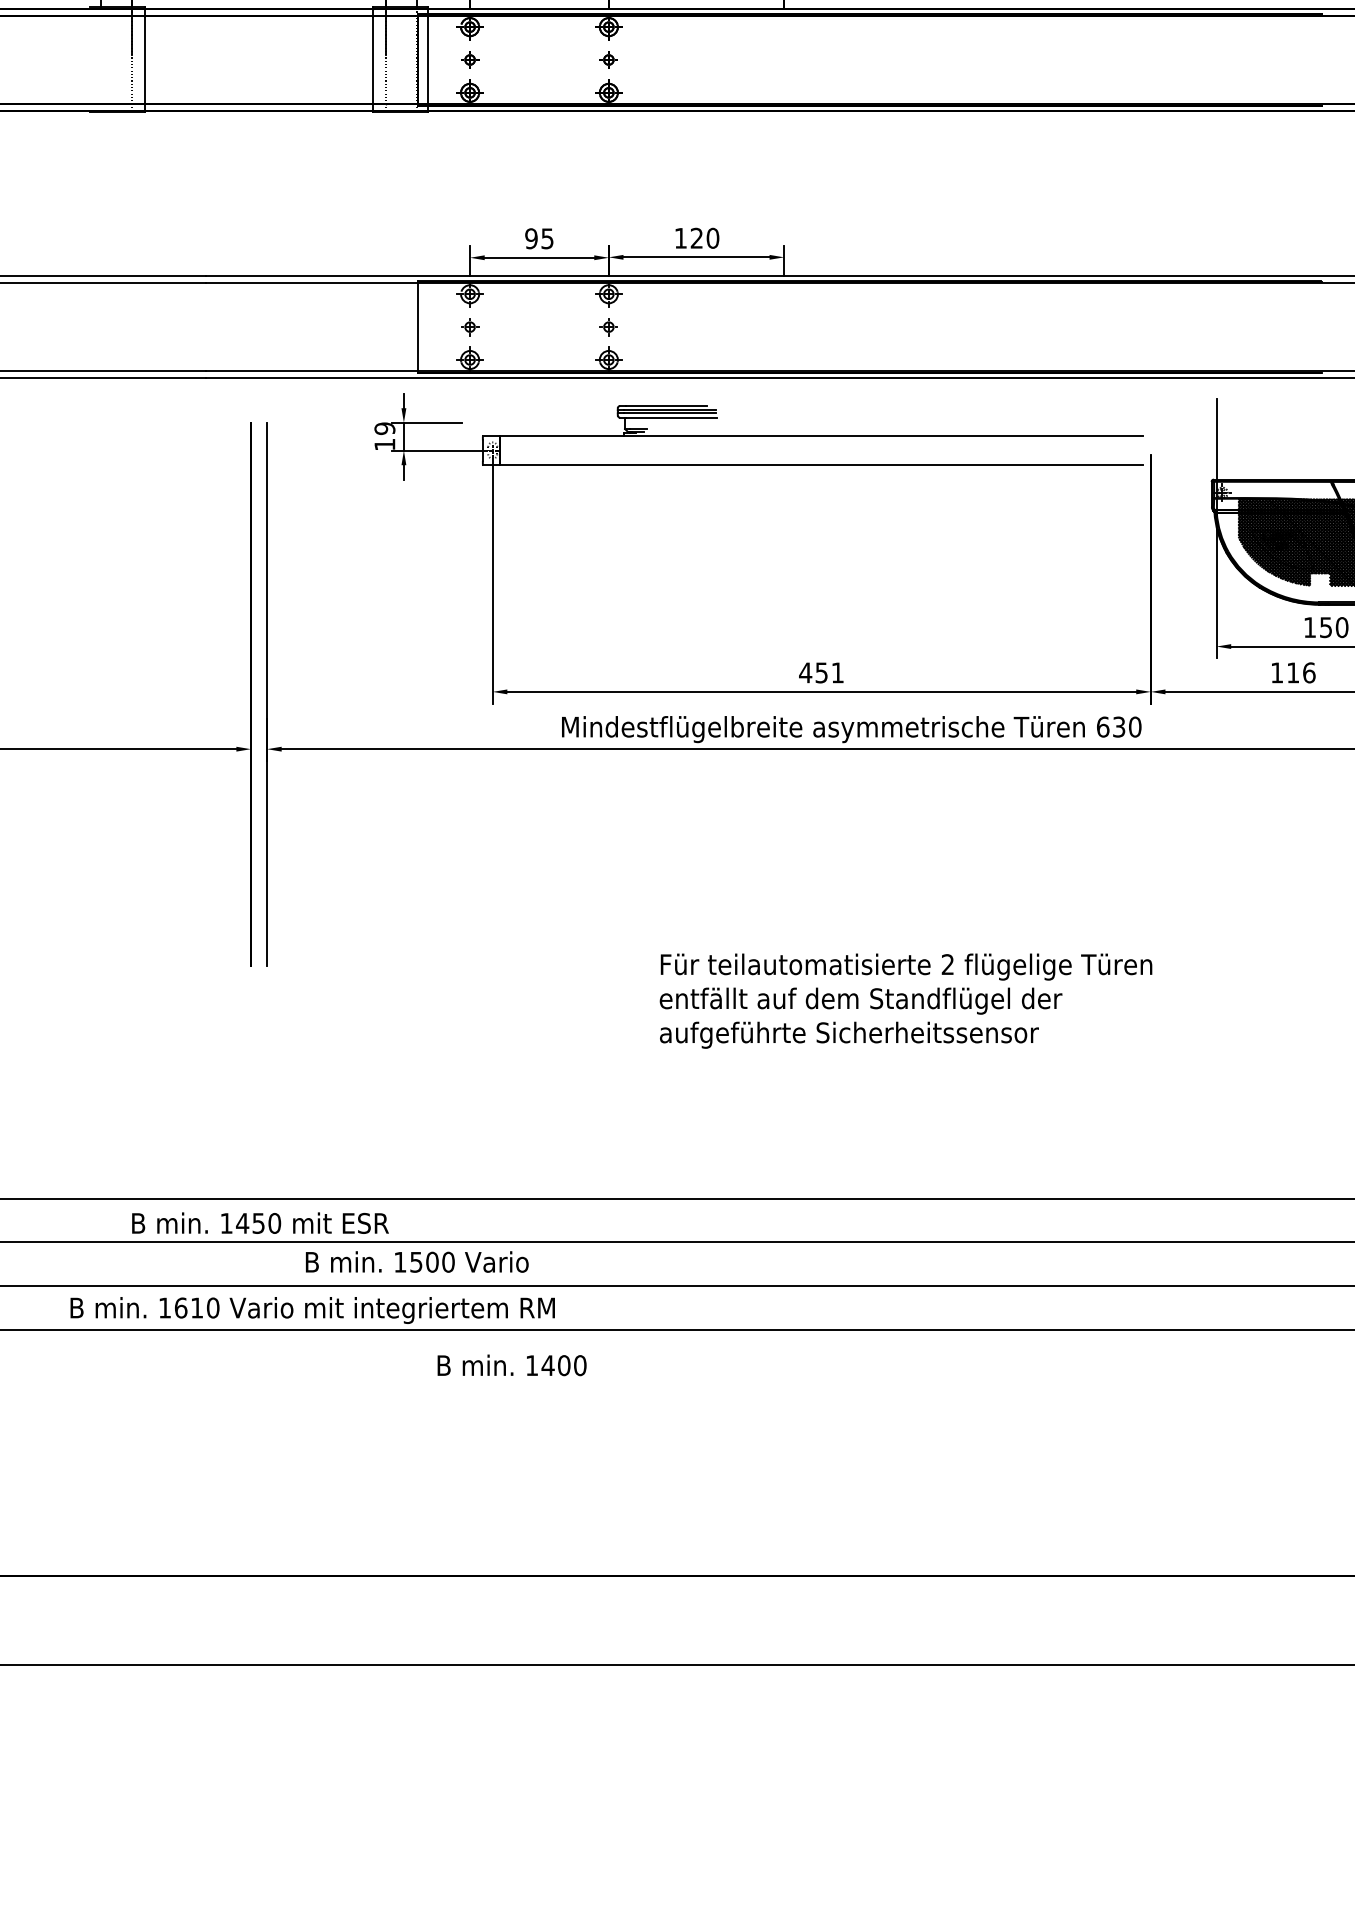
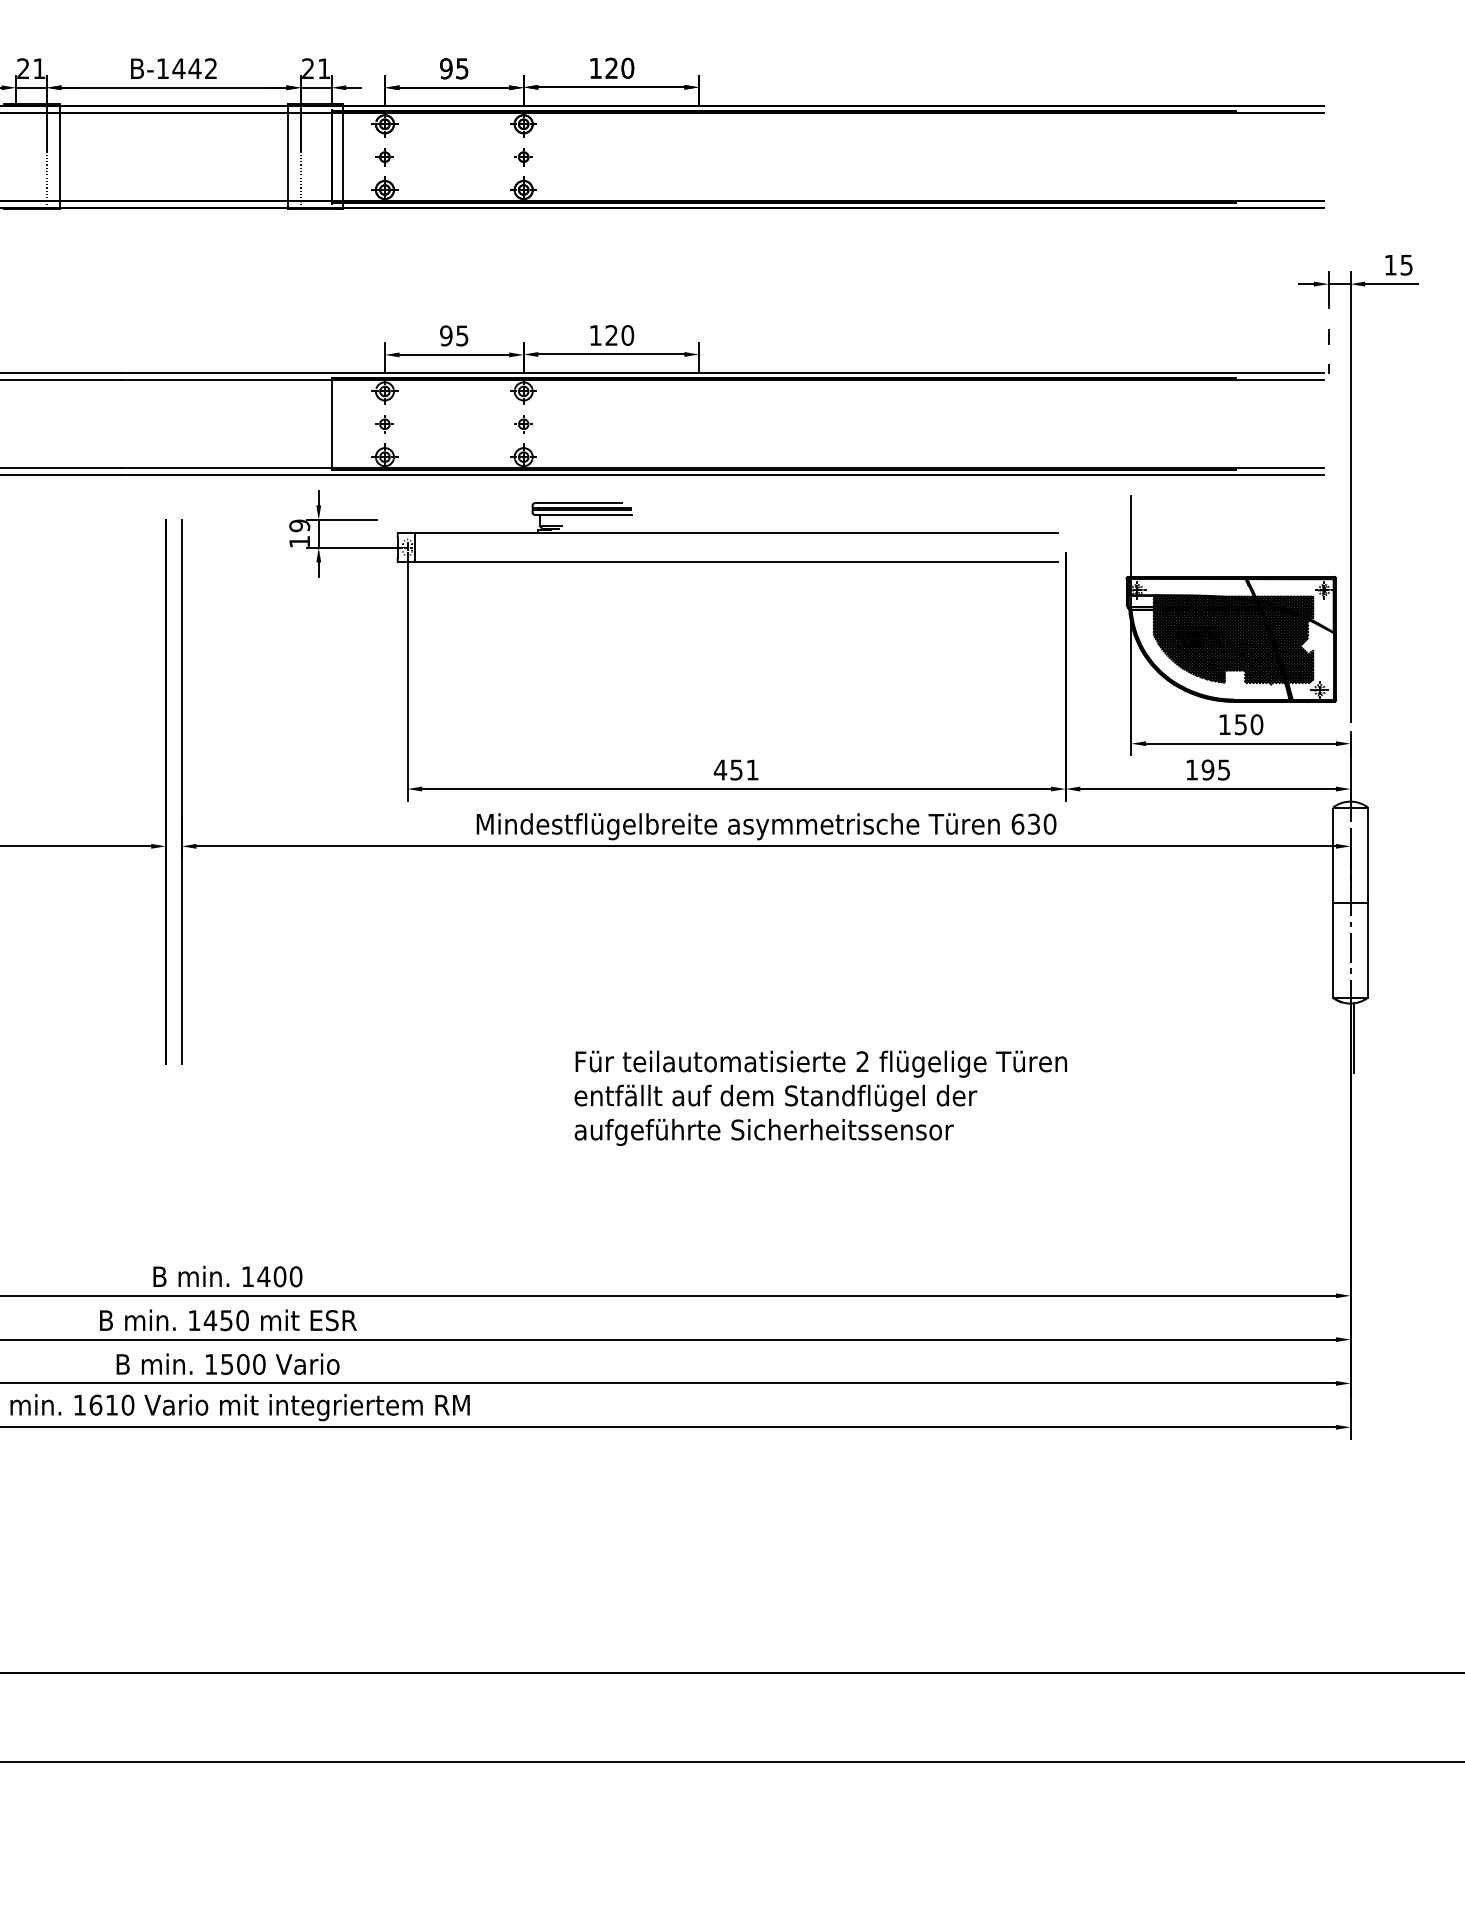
text: (1300, 672) -> (1215, 769), 116 -> 195
text: (260, 1223) -> (228, 1320), moved
text: (416, 1261) -> (227, 1363), moved
text: (511, 1365) -> (227, 1276), moved

